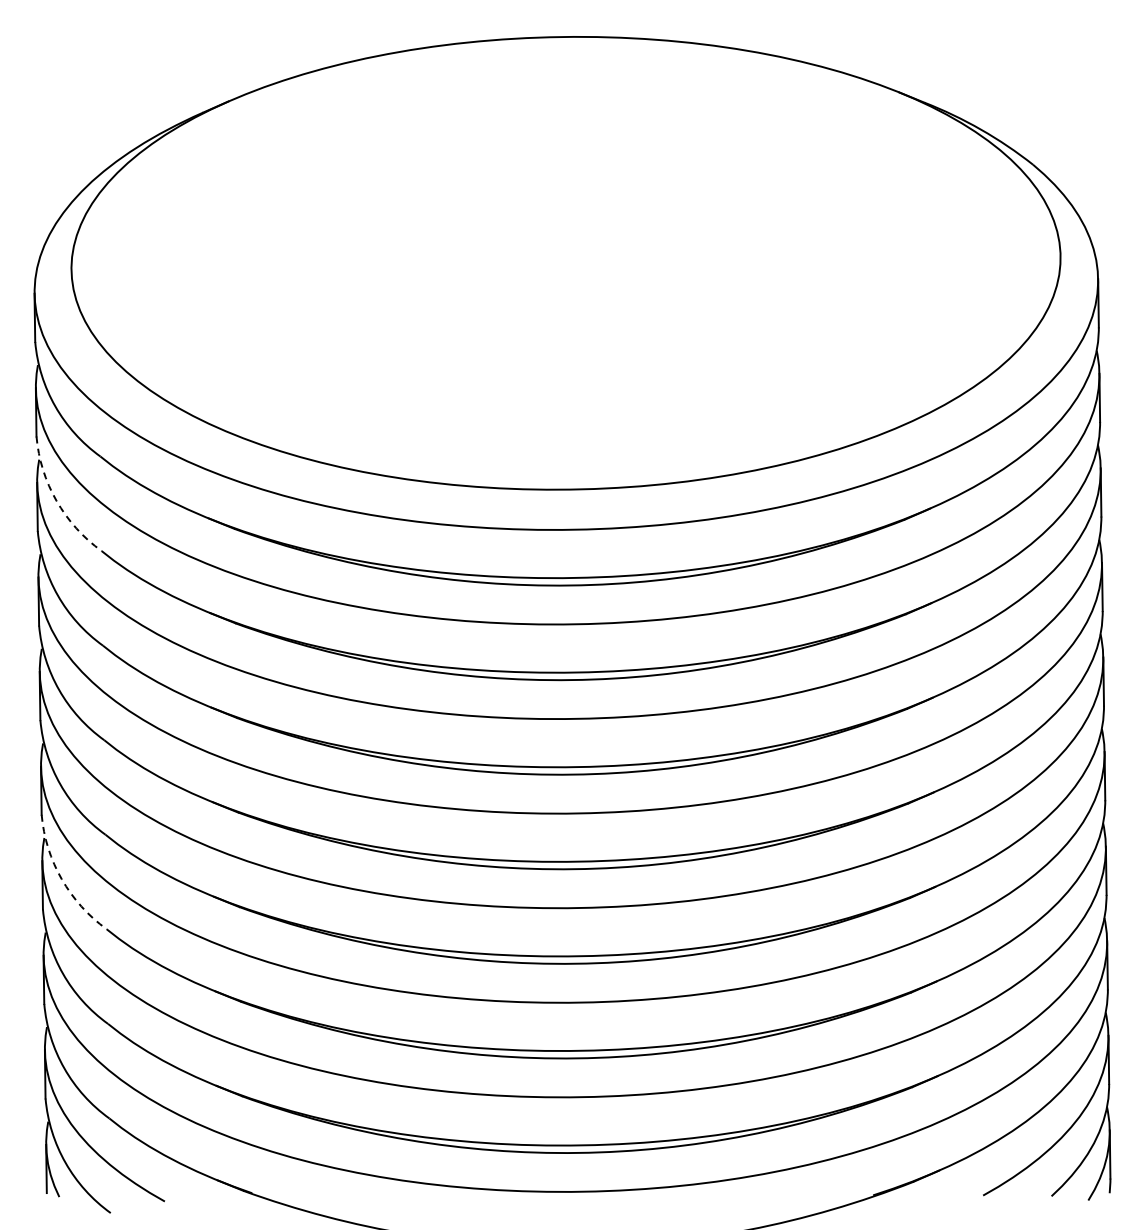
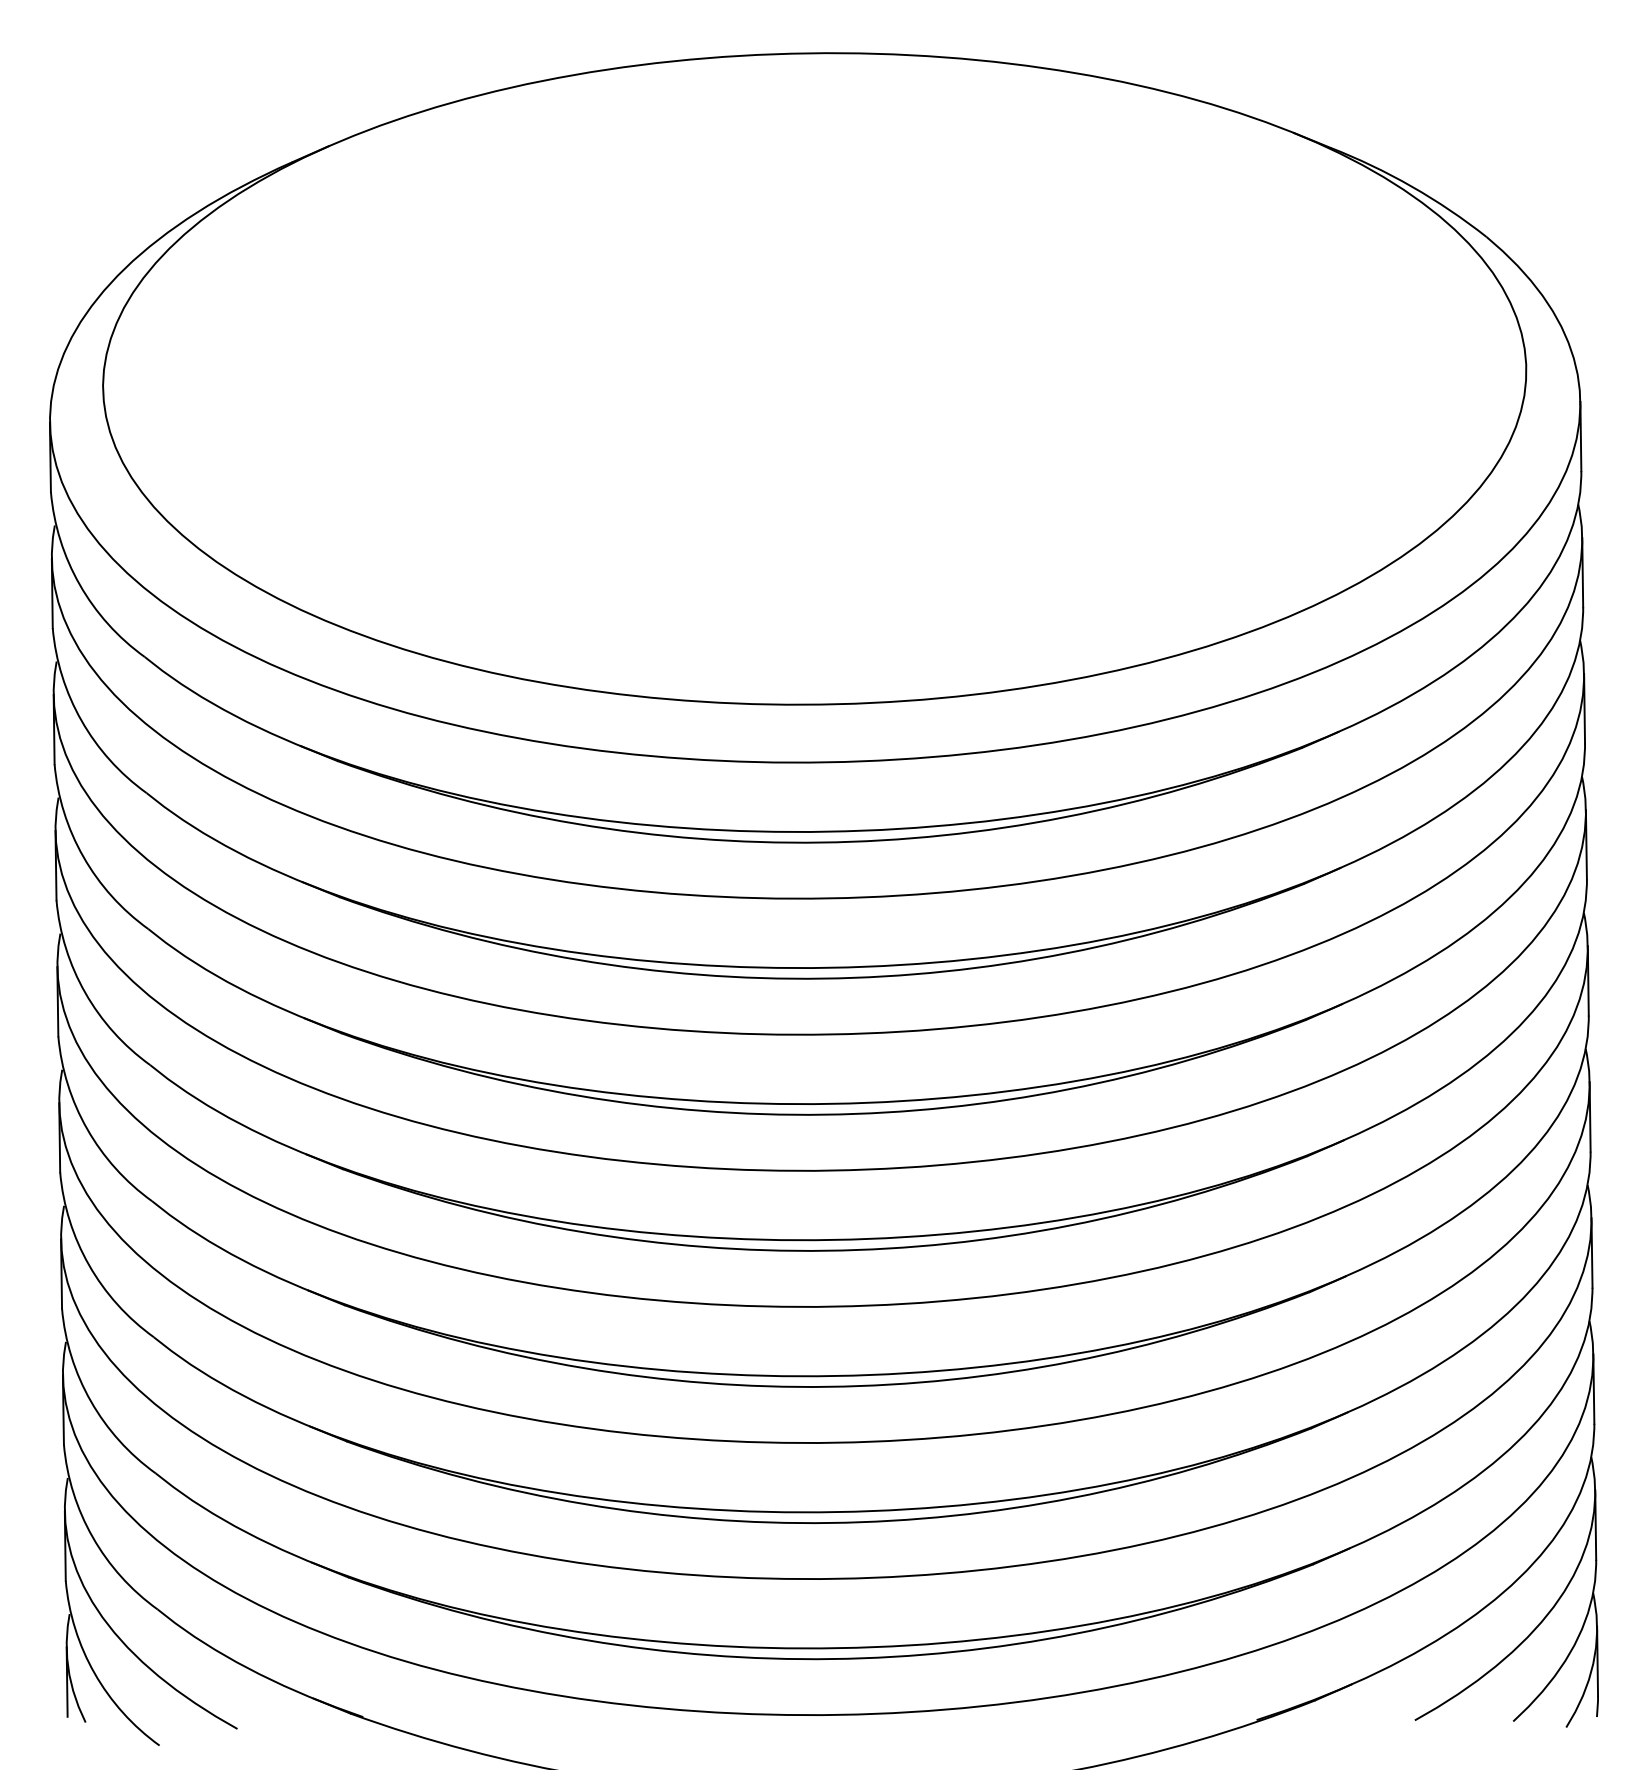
arc: (56, 500) -> (81, 720), dashed -> solid
arc: (61, 879) -> (88, 1265), dashed -> solid

